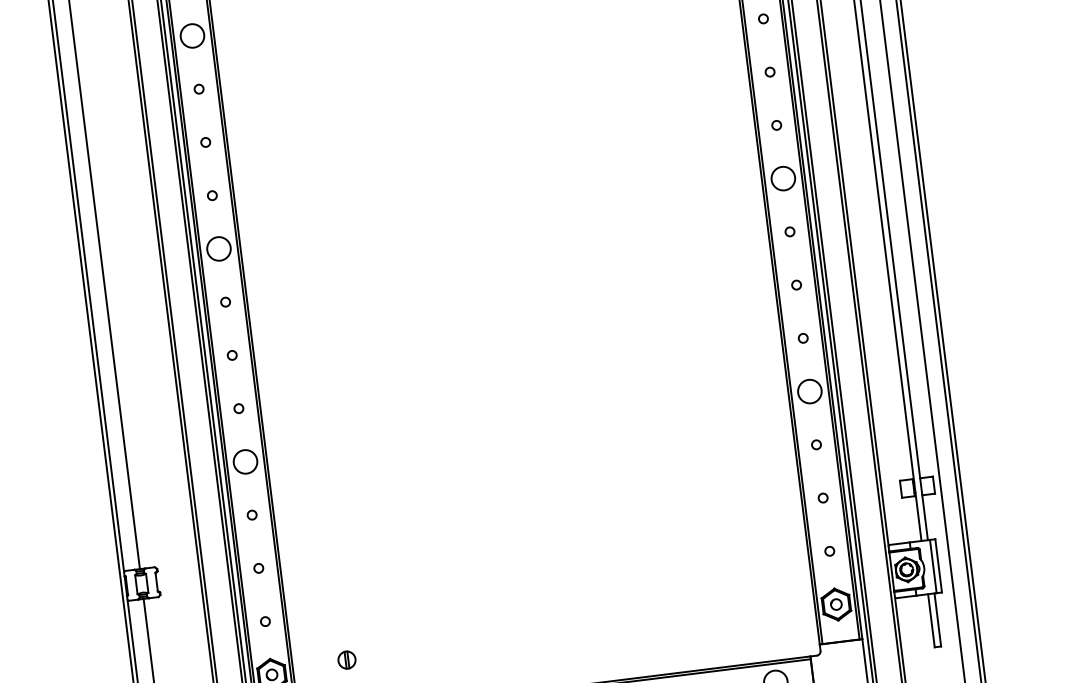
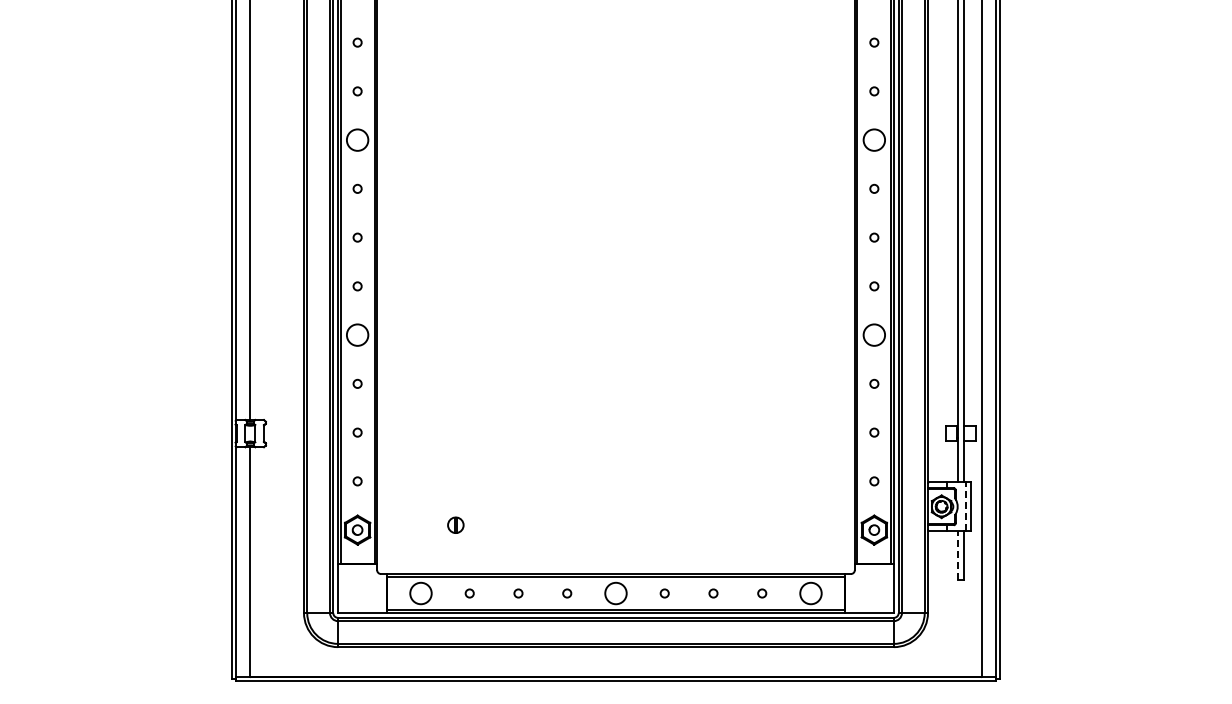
line: (933, 566) -> (966, 506), solid -> dashed
line: (931, 619) -> (958, 554), solid -> dashed
part: (346, 659) -> (455, 524), moved

